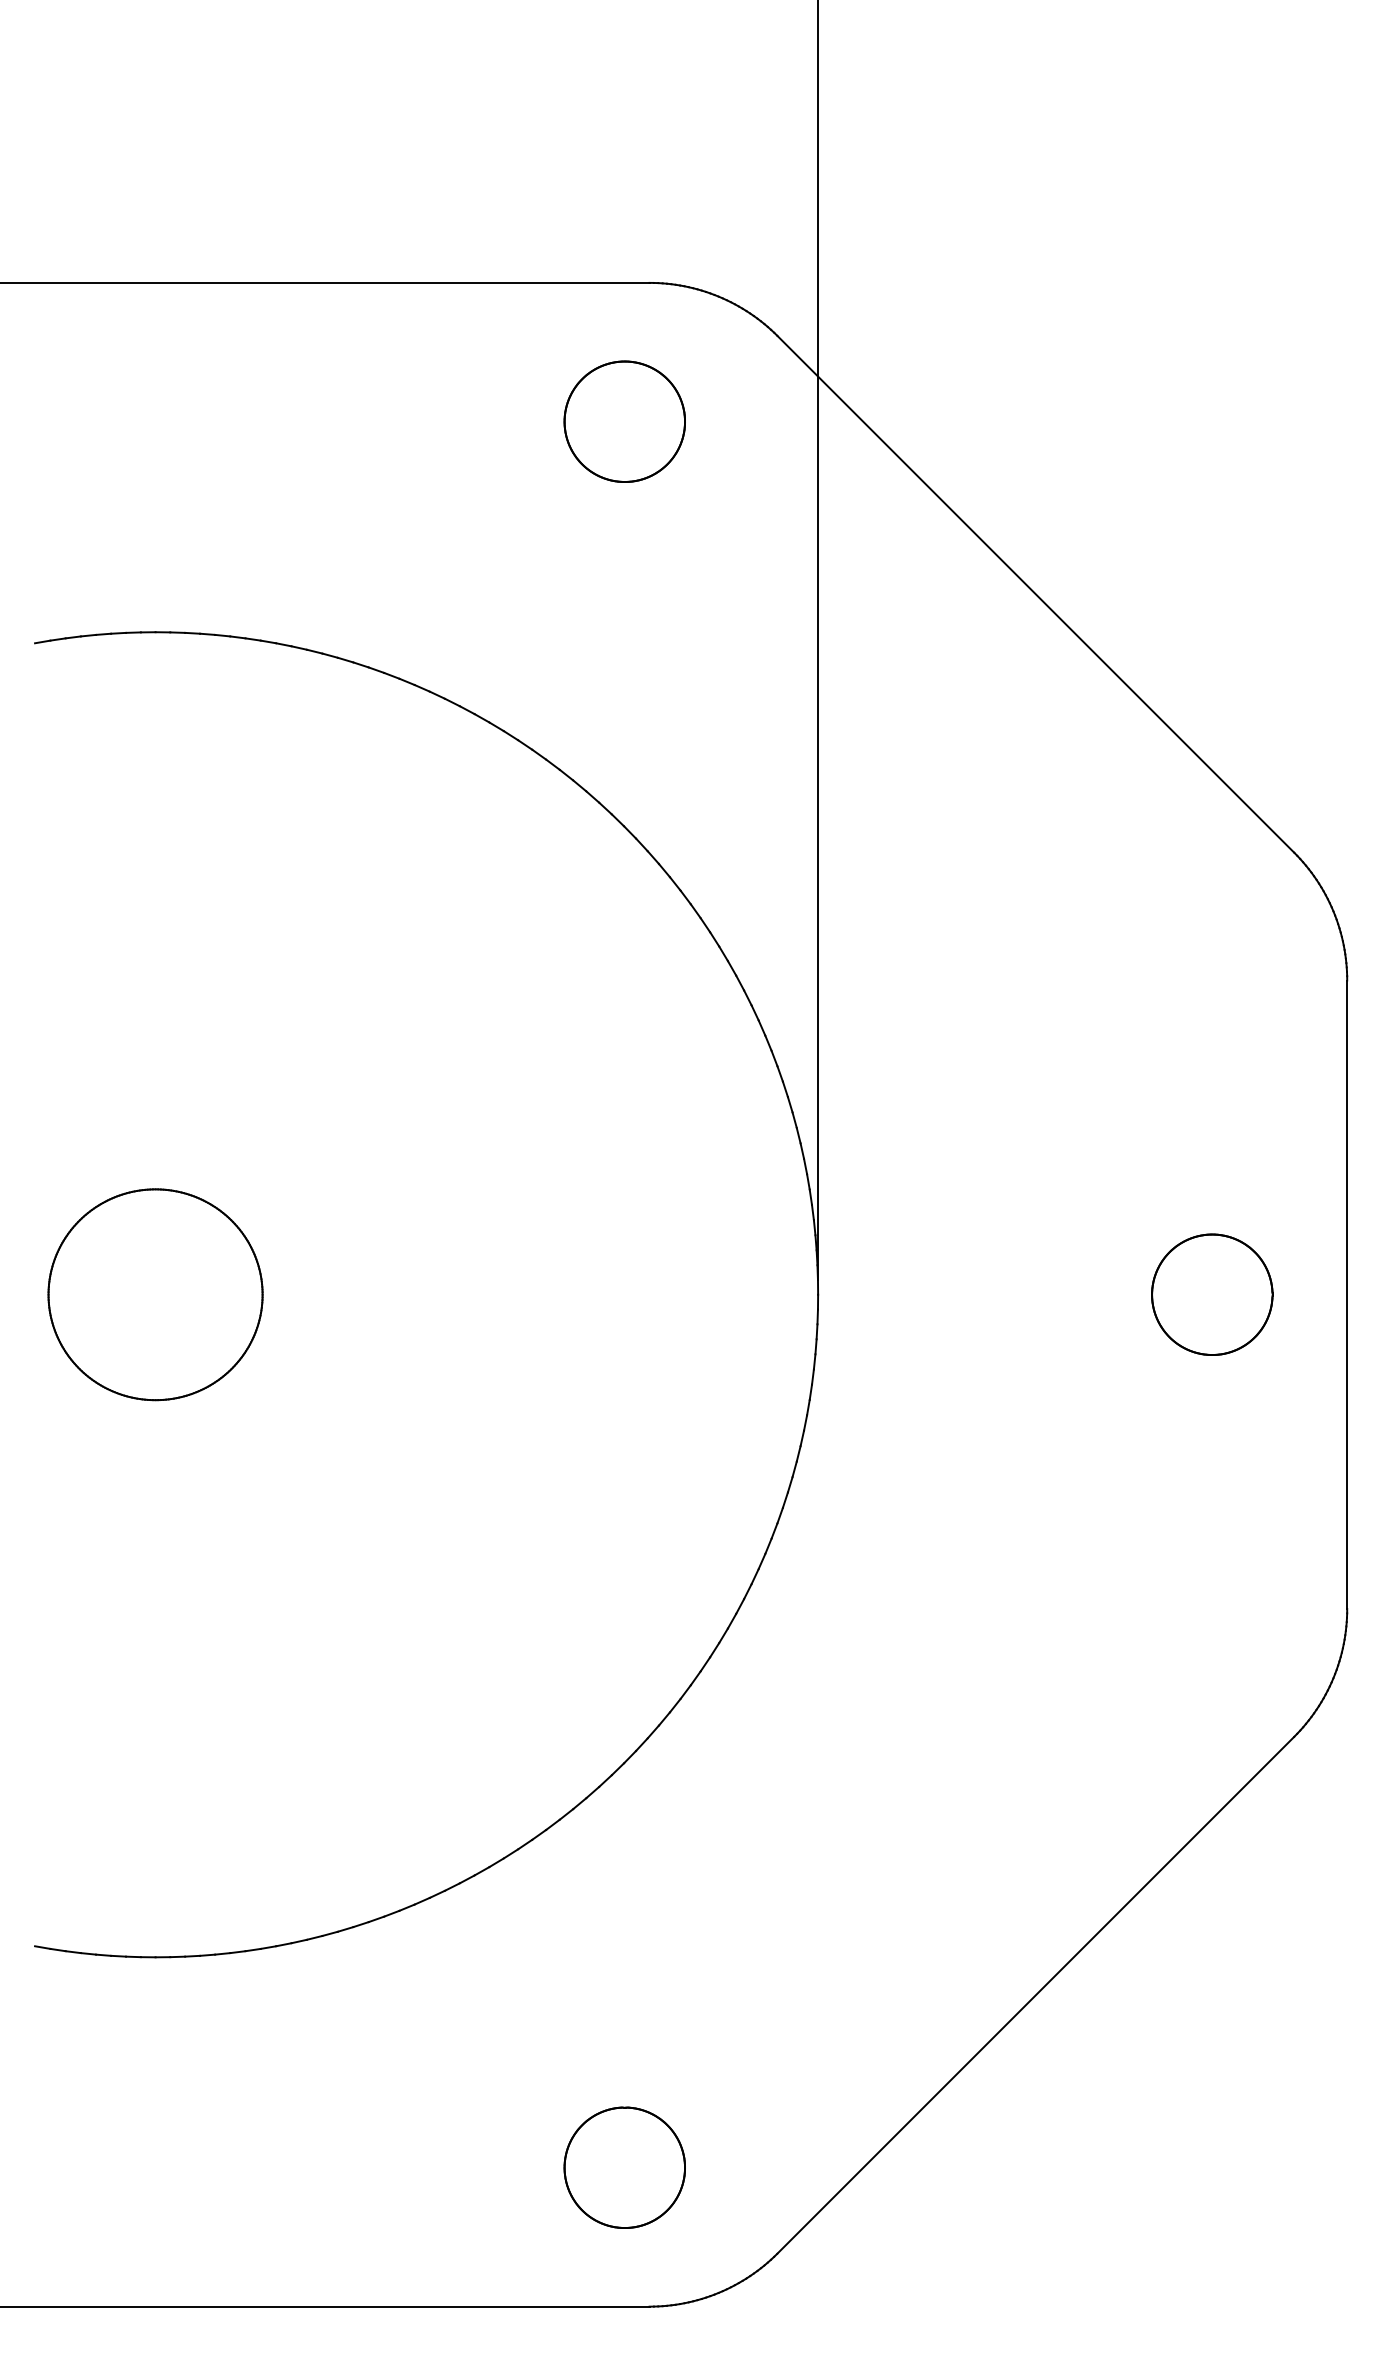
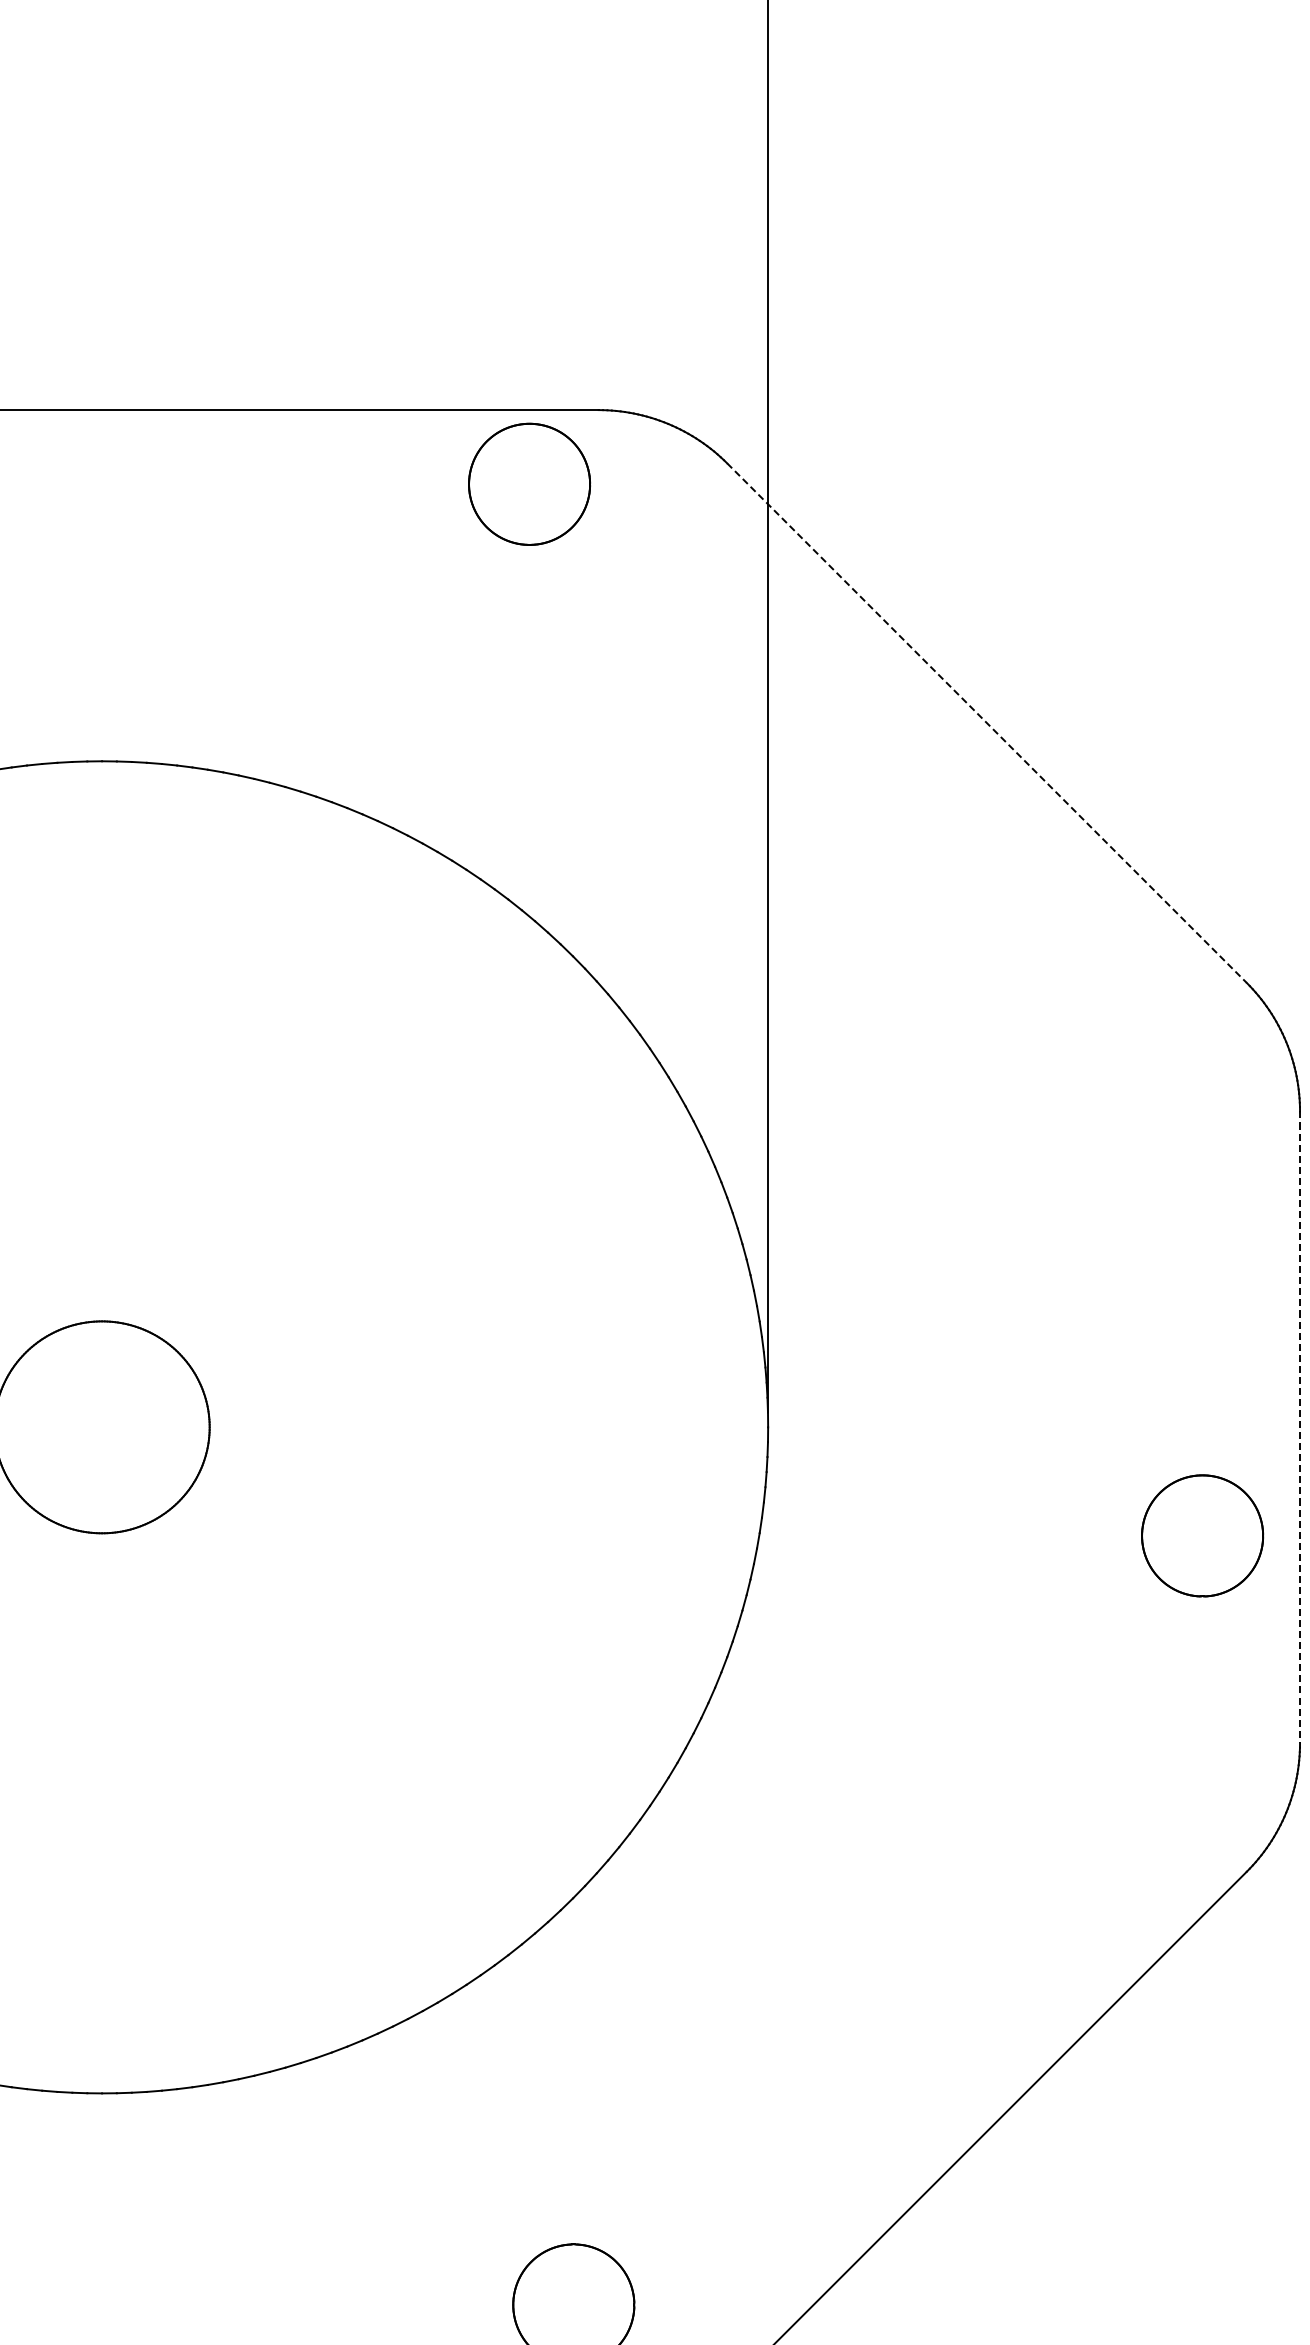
part: (624, 421) -> (529, 484), moved
line: (1035, 594) -> (986, 723), solid -> dashed
part: (1212, 1294) -> (1202, 1535), moved
line: (1347, 1295) -> (1300, 1428), solid -> dashed

